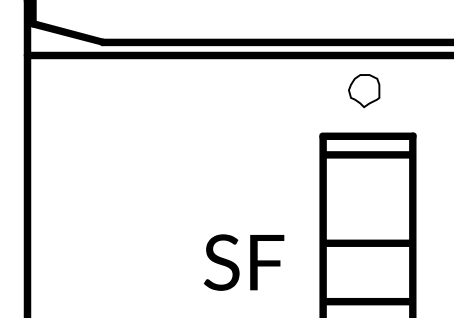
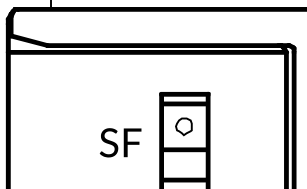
part: (363, 90) -> (183, 126), moved
text: (243, 261) -> (120, 142), moved

